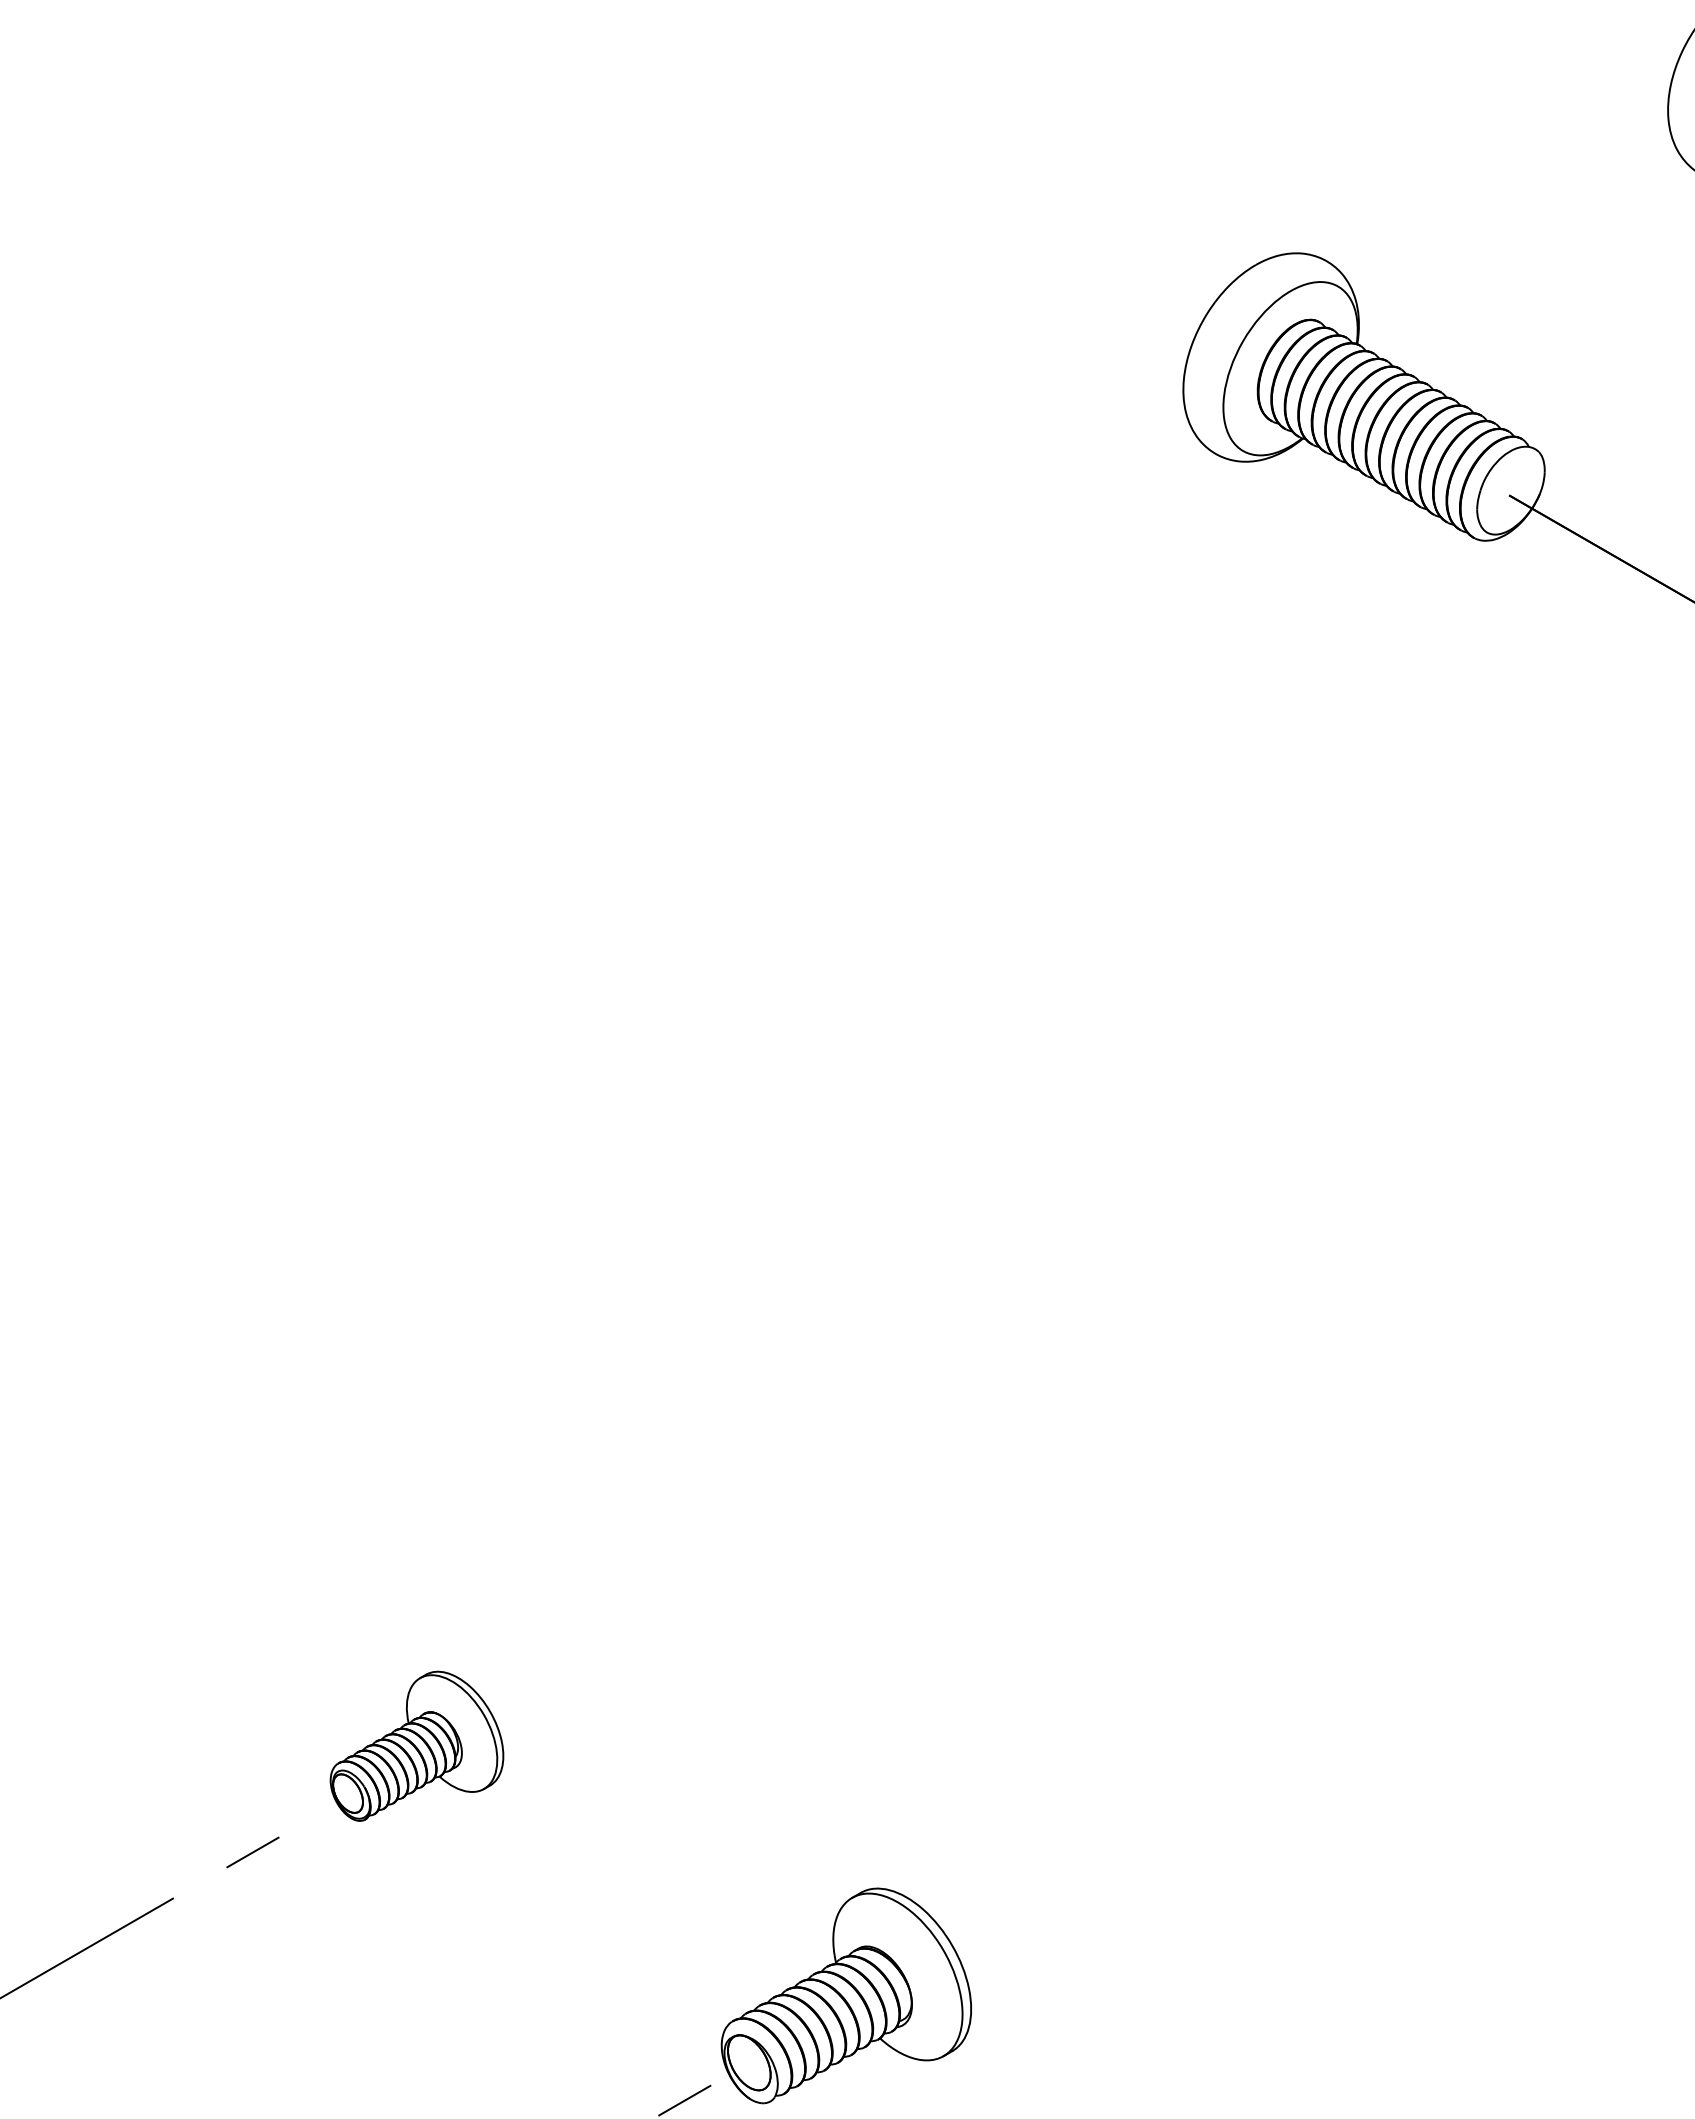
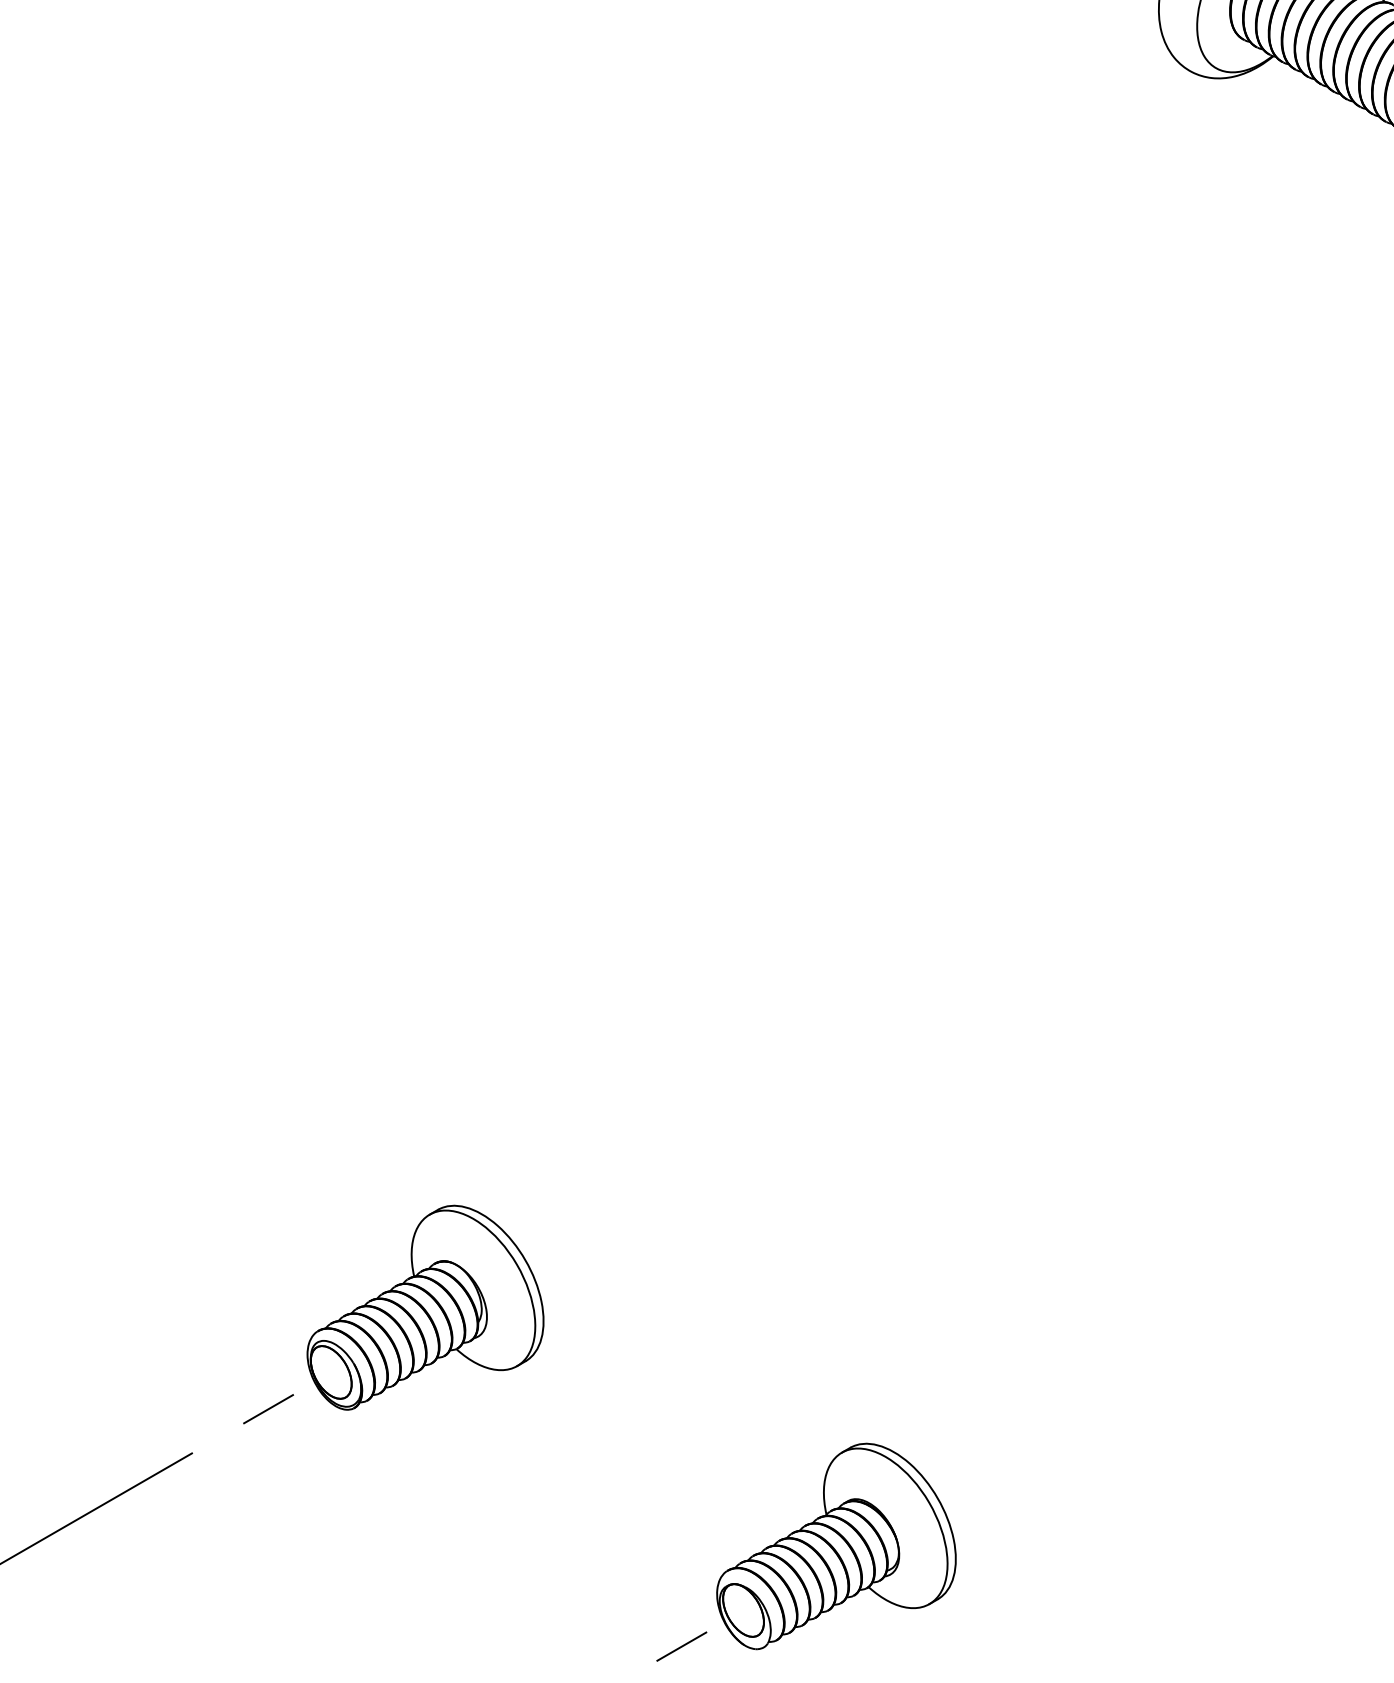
part: (416, 1745) -> (425, 1306), size x1.43

